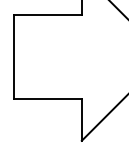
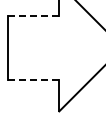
line: (47, 14) -> (33, 15), solid -> dashed
line: (47, 98) -> (33, 79), solid -> dashed

